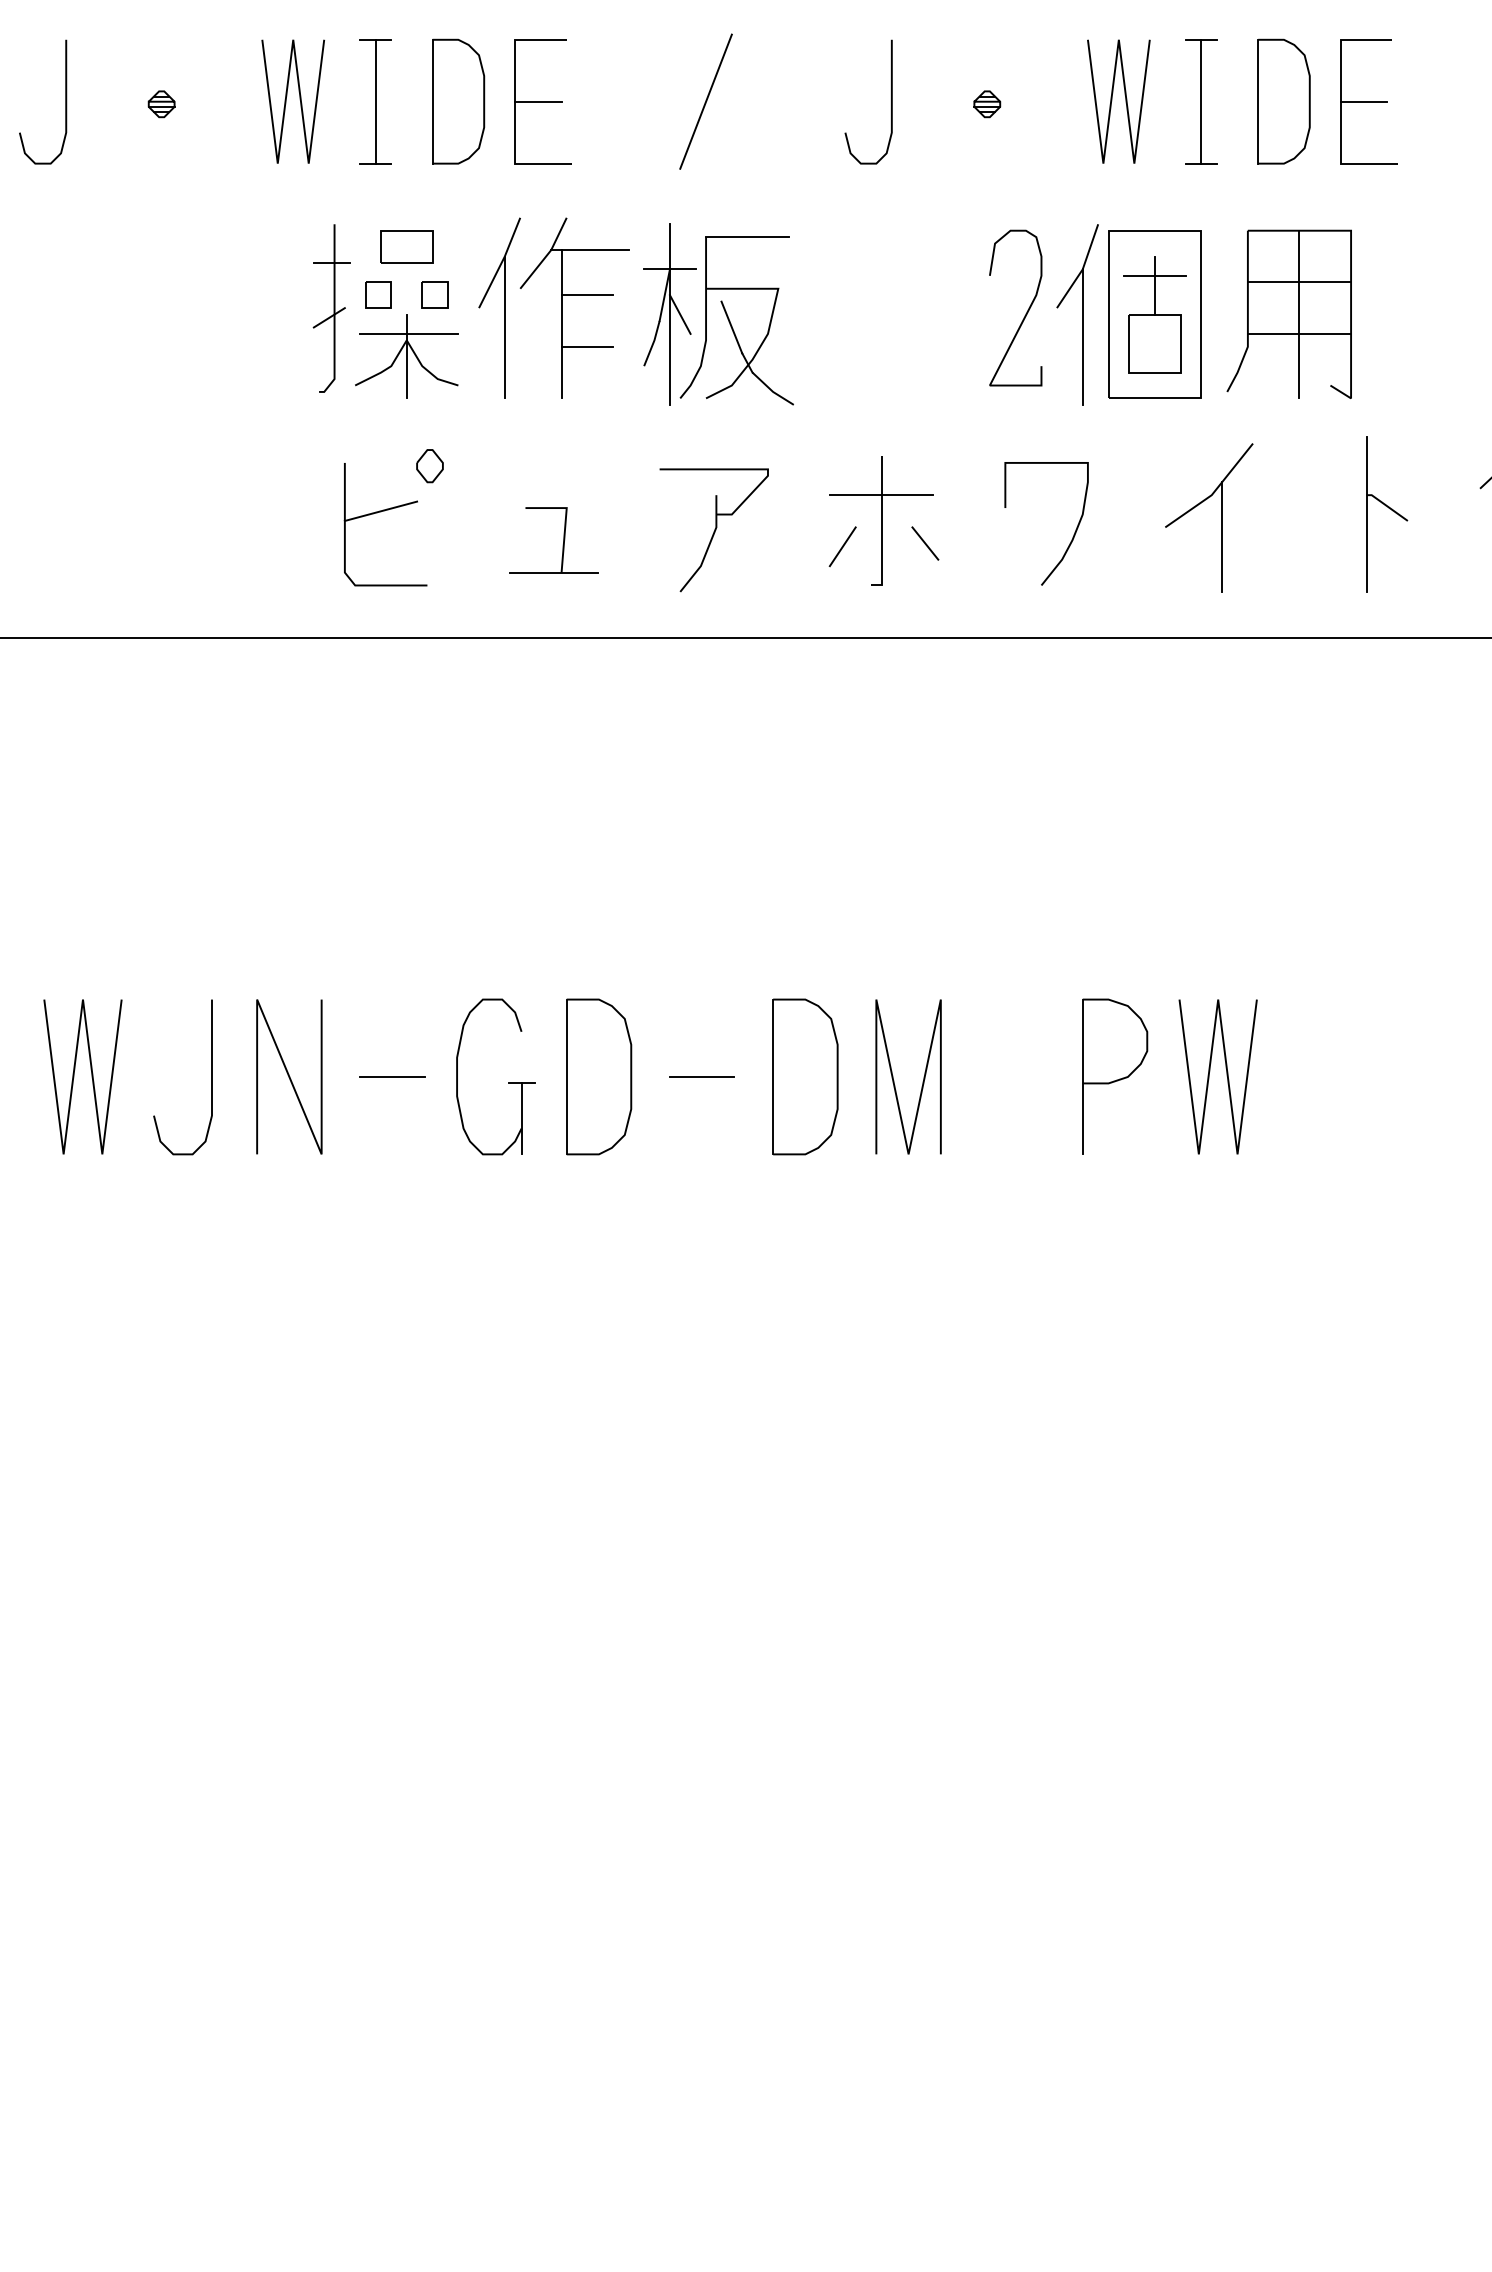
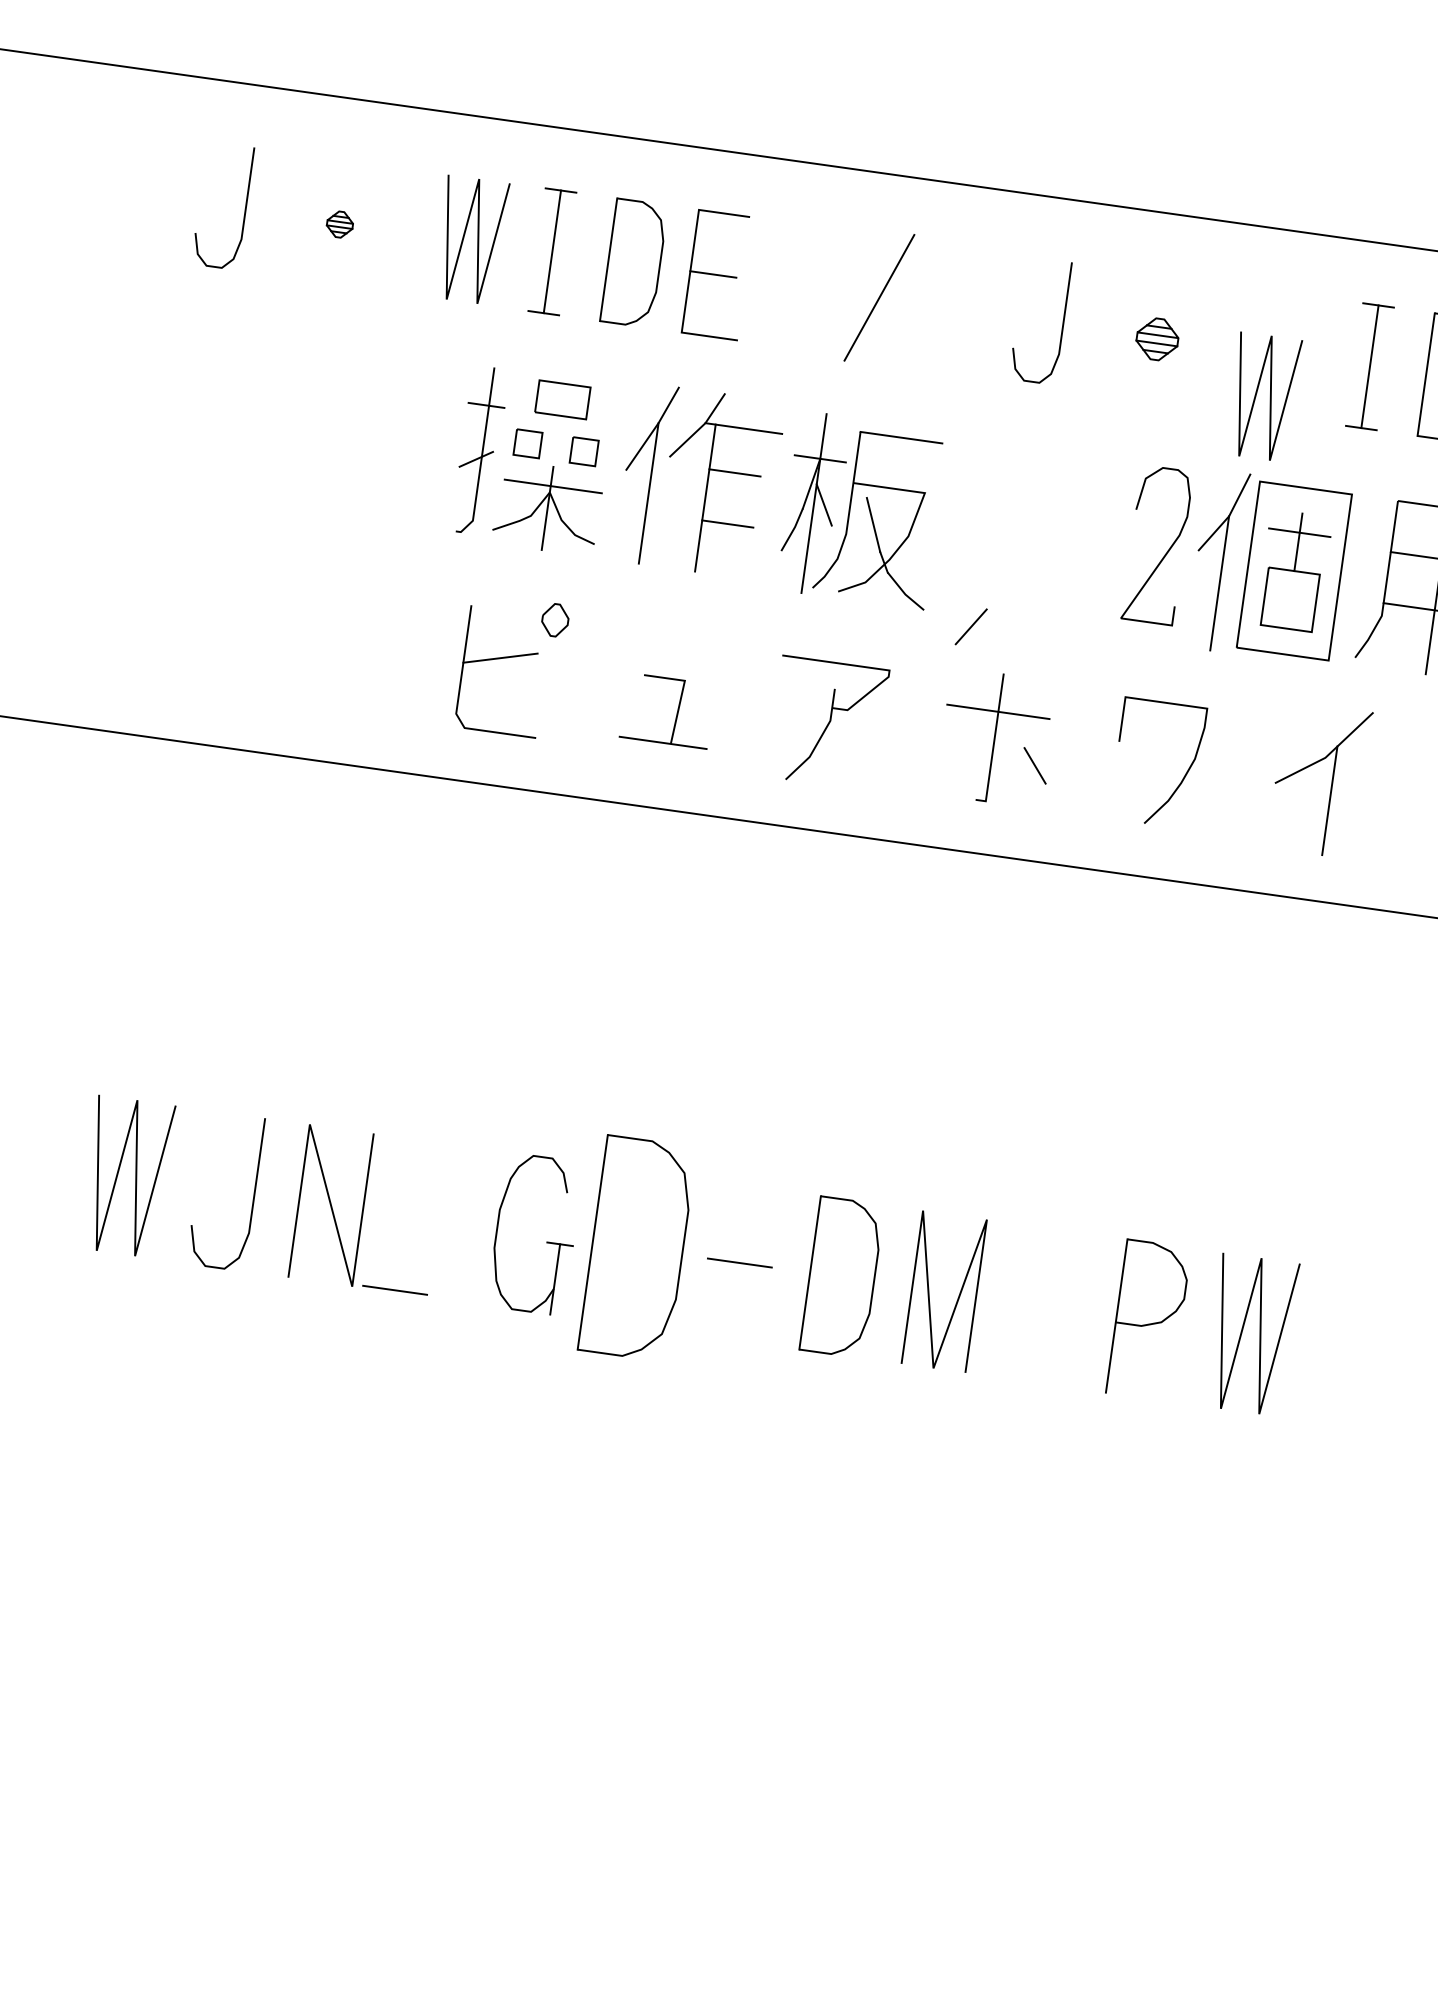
line: (1112, 101) -> (1256, 396), moved
part: (987, 104) -> (1157, 339), size x1.6
line: (842, 546) -> (971, 626), moved
line: (392, 1076) -> (395, 1289), moved
part: (599, 1076) -> (638, 1248), size x1.4

